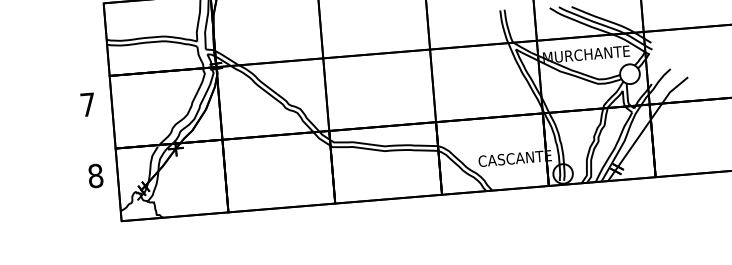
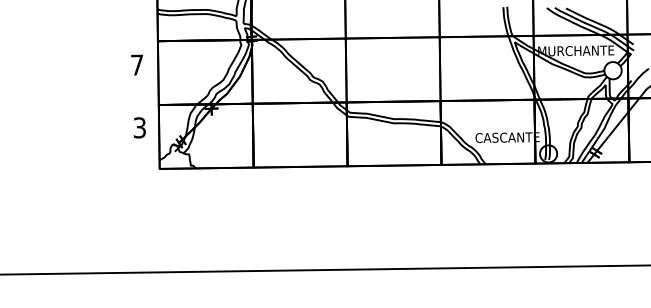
text: (95, 175) -> (139, 127), 8 -> 3

